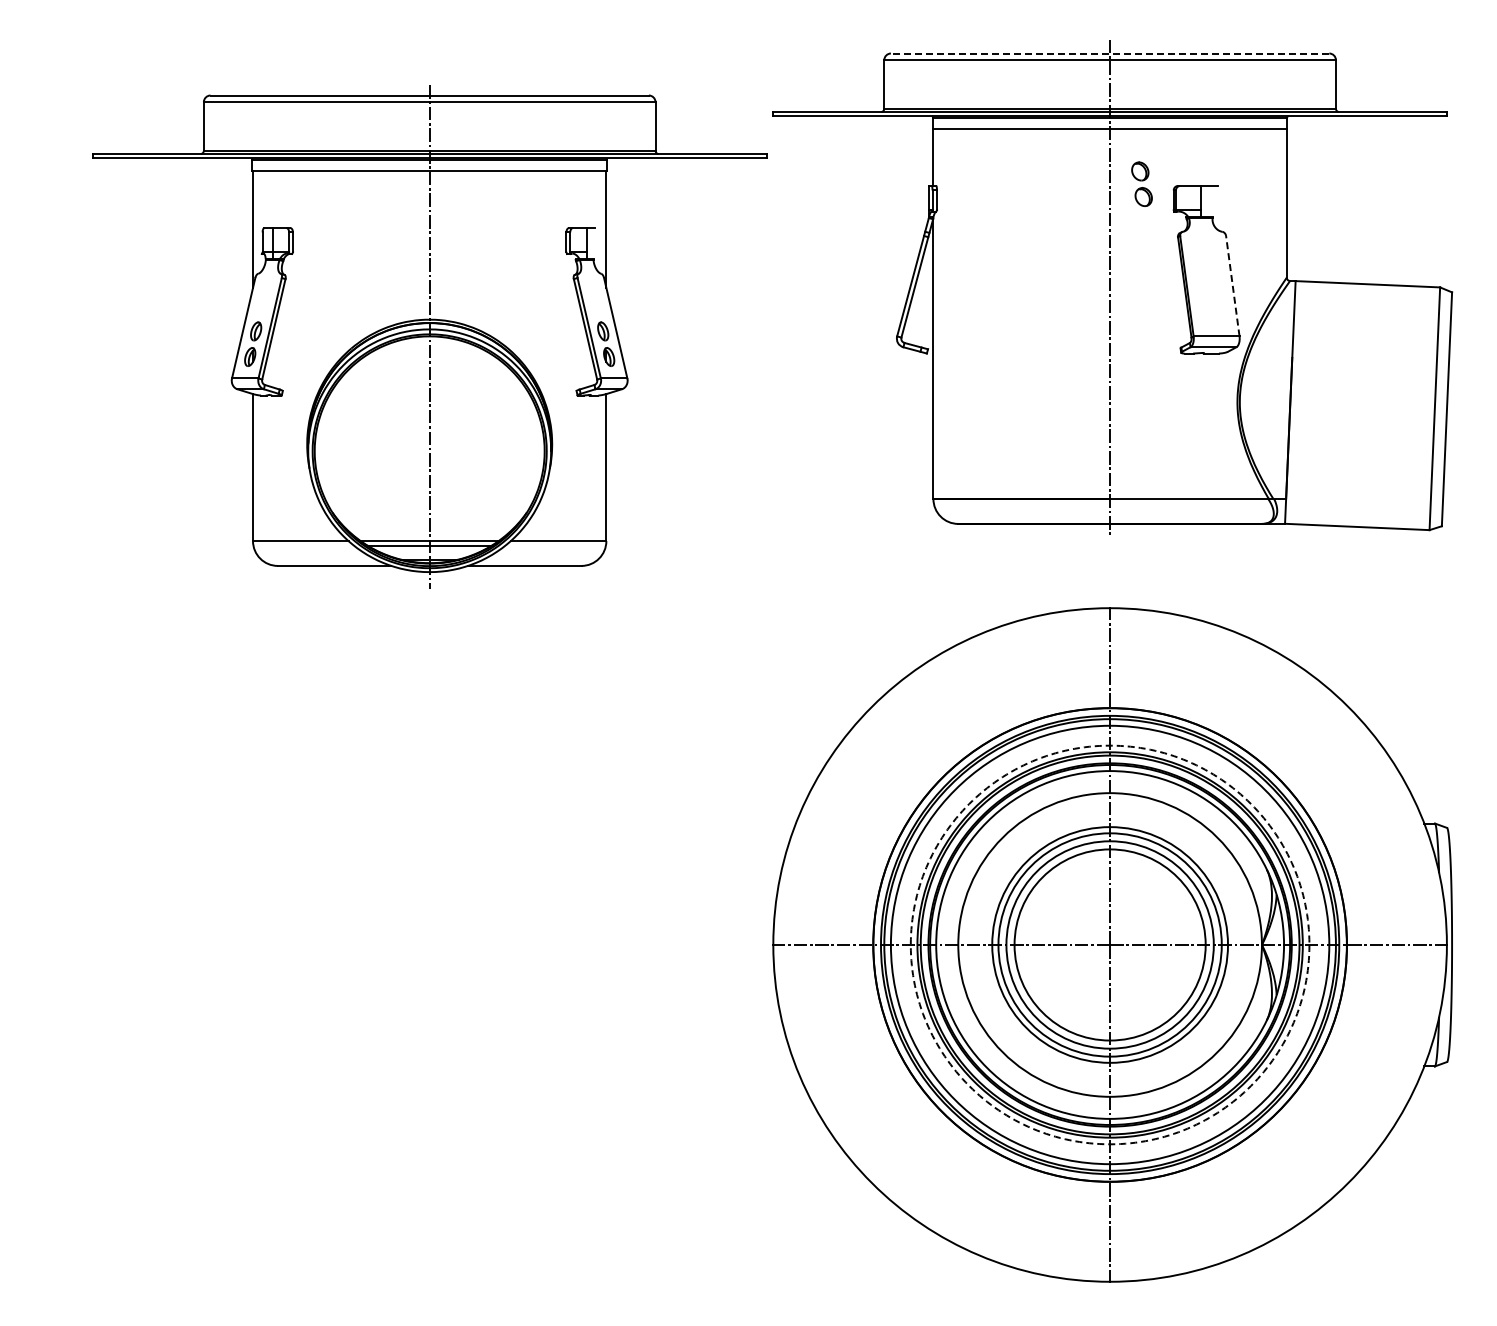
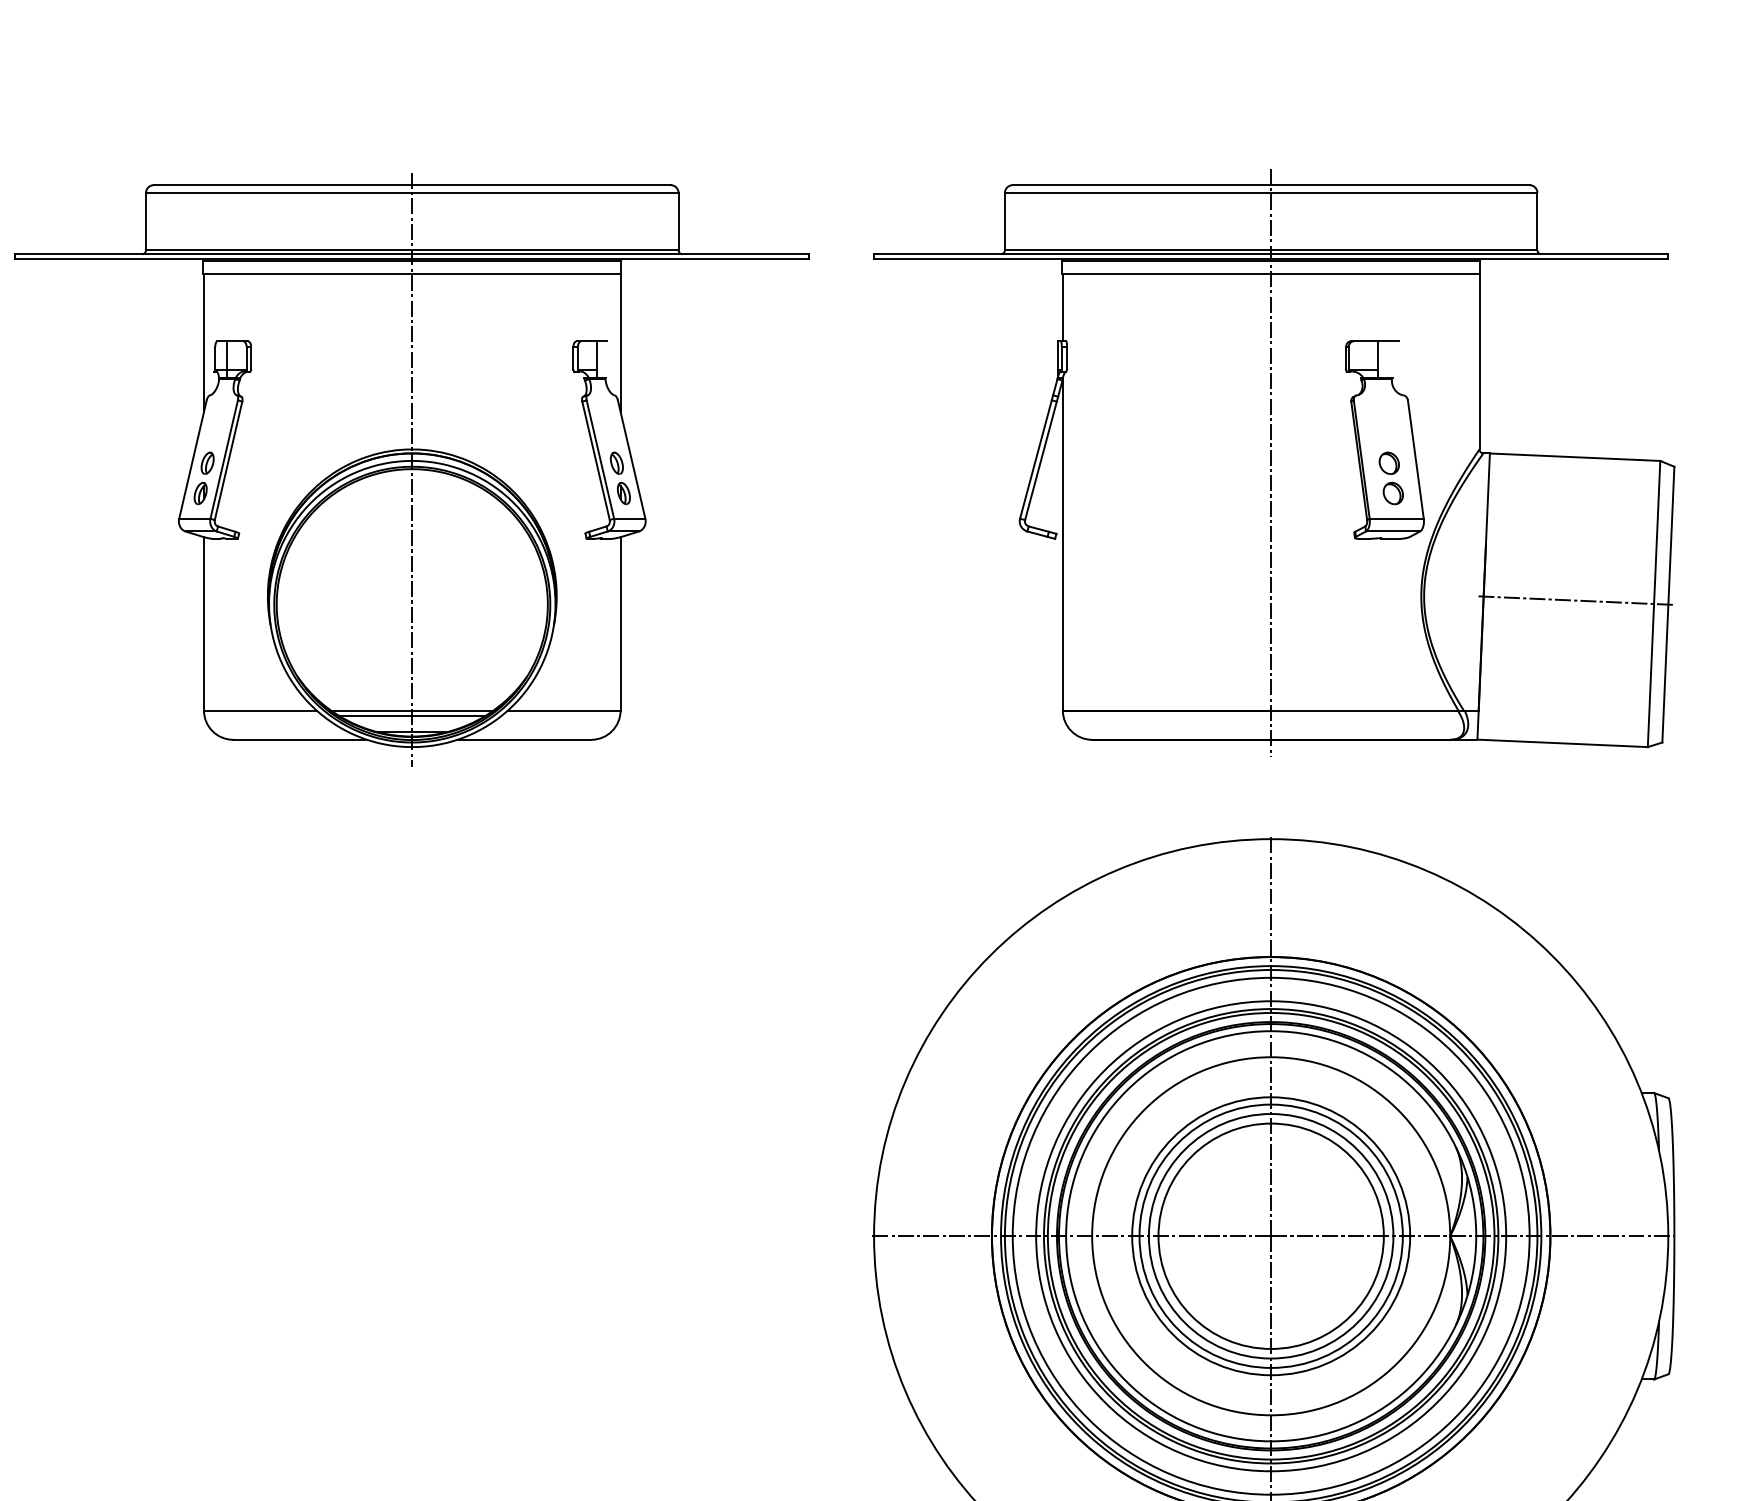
line: (1109, 53) -> (1270, 185), dashed -> solid
part: (1141, 183) -> (1390, 477), moved
line: (1232, 286) -> (1415, 459), dashed -> solid
part: (429, 336) -> (412, 469), moved
line: (1368, 405) -> (1575, 600), added
circle: (1109, 944) -> (1270, 1235), dashed -> solid

